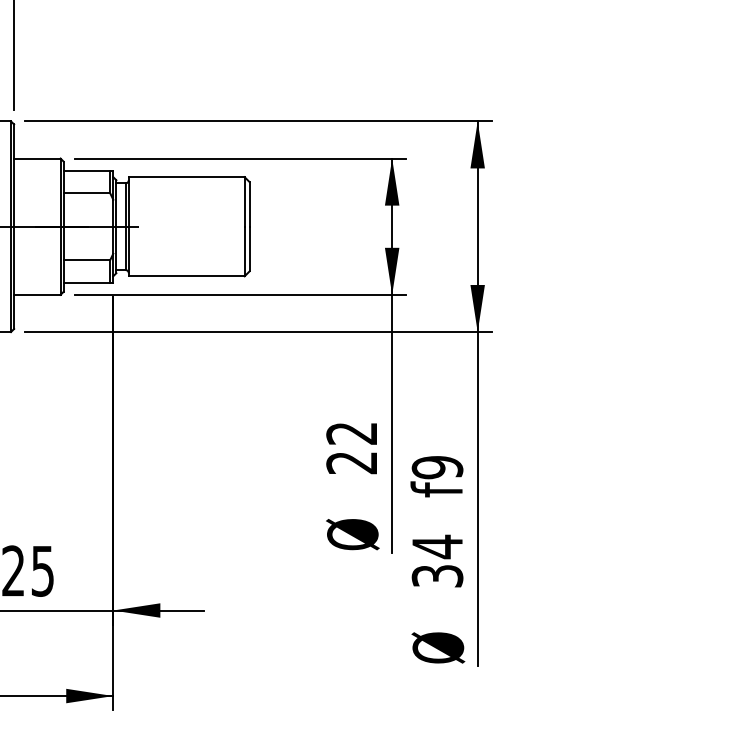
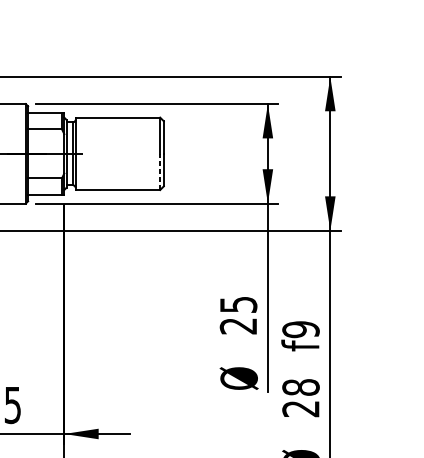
line: (244, 251) -> (160, 171), solid -> dashed
text: (351, 433) -> (238, 304), 22 -> 25
text: (437, 560) -> (300, 397), 34 -> 28

